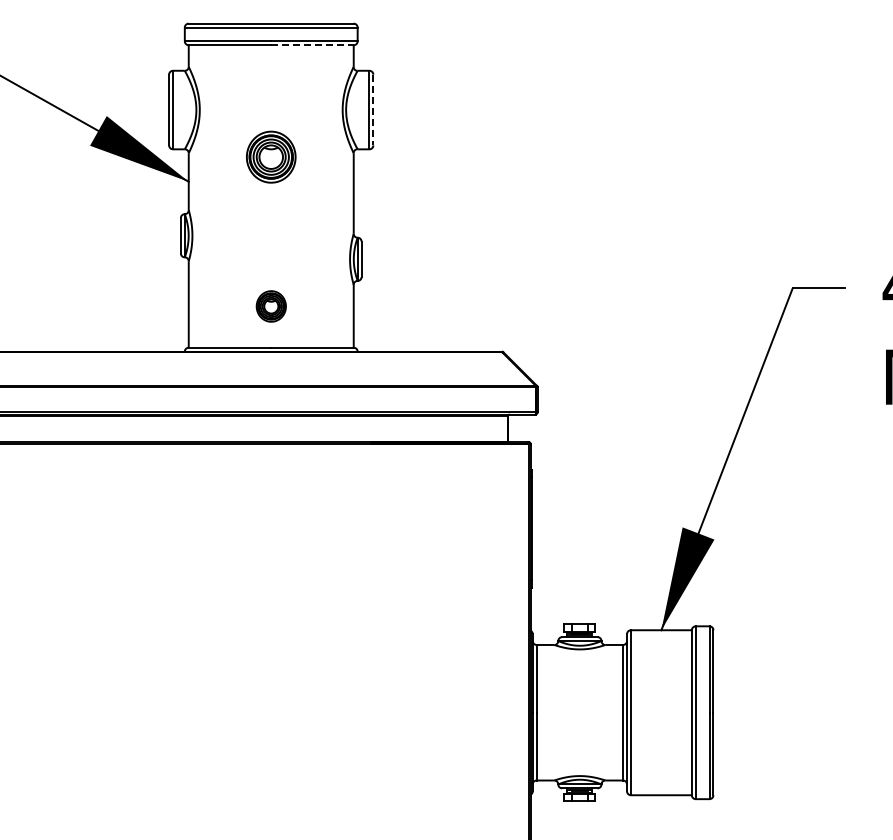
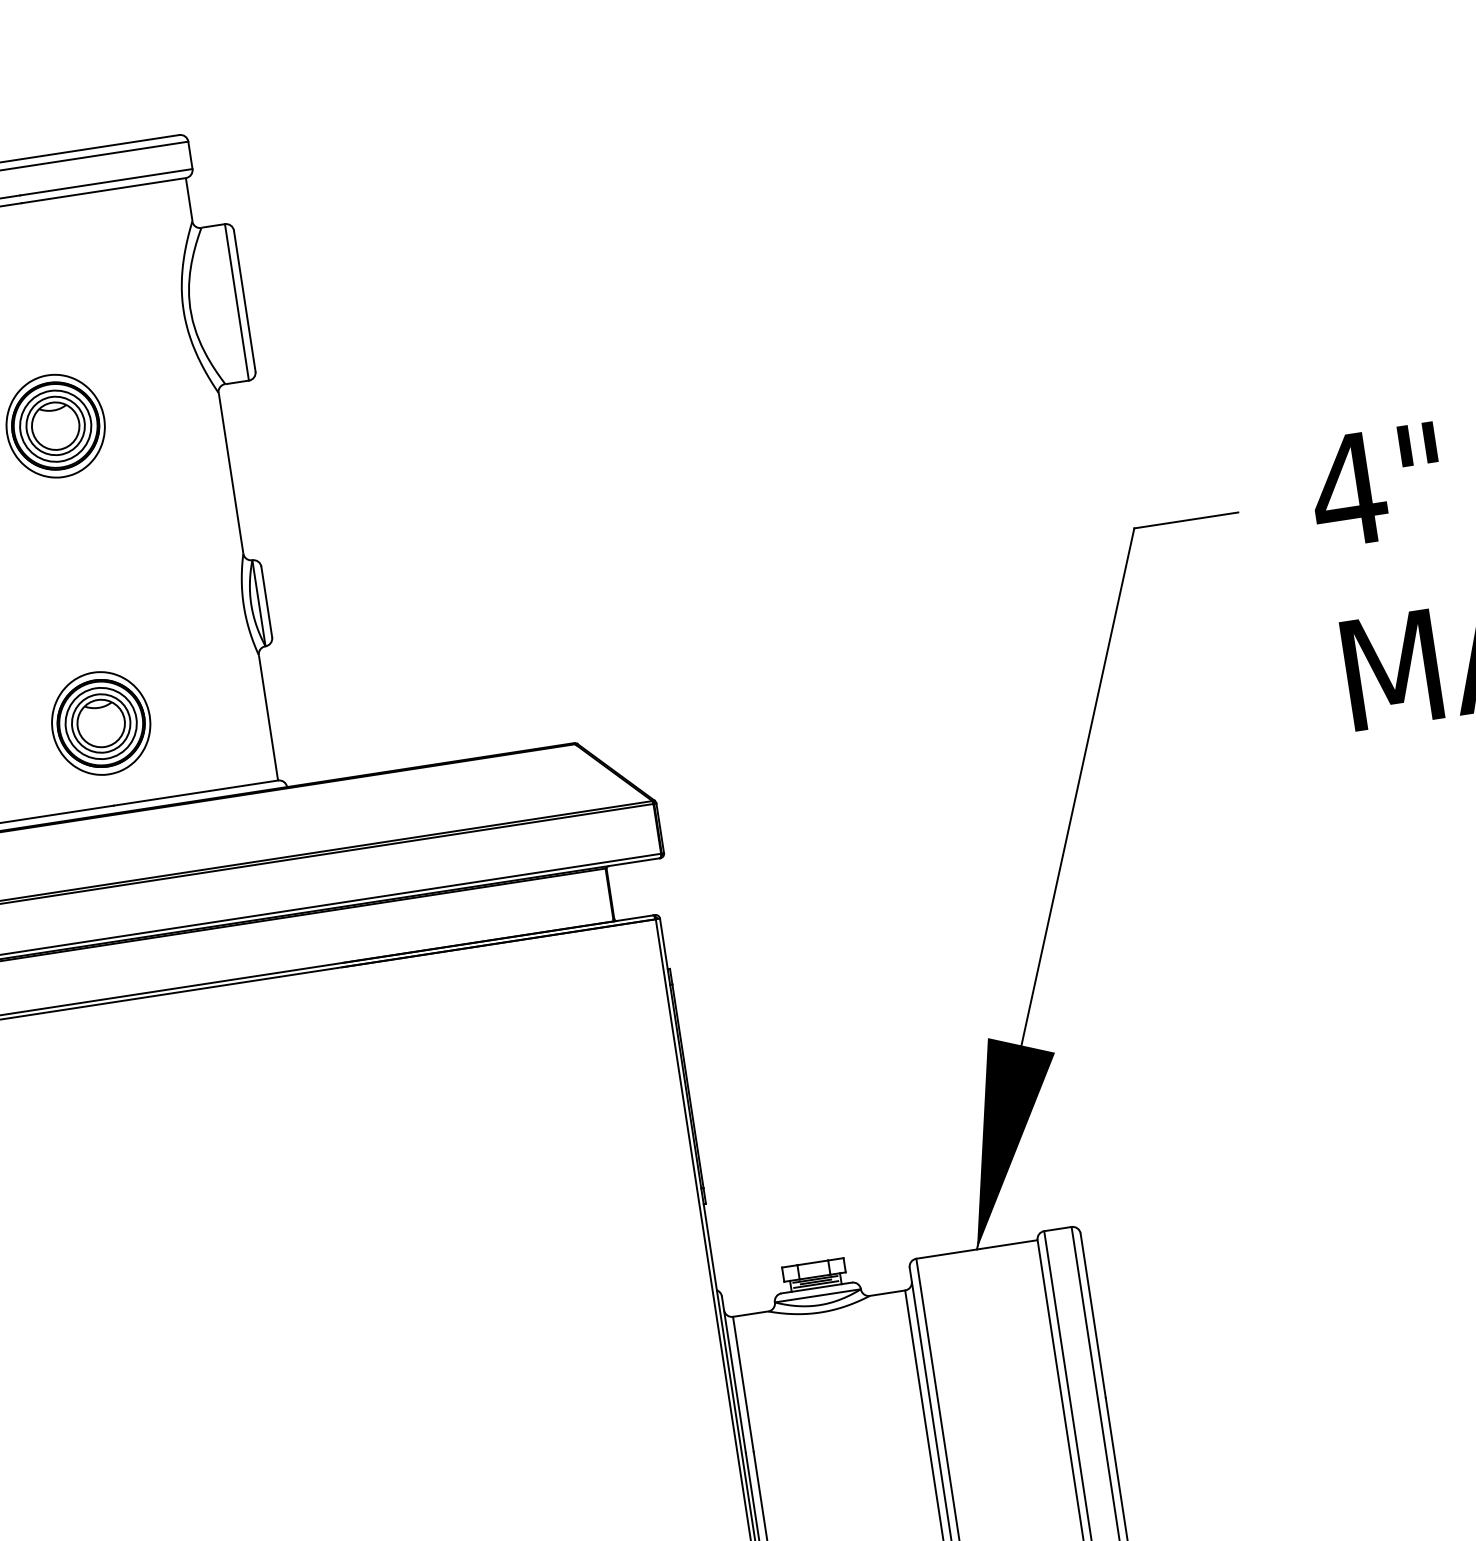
line: (312, 45) -> (103, 191), dashed -> solid
line: (373, 110) -> (245, 302), dashed -> solid
part: (271, 306) -> (101, 723), size x1.67

